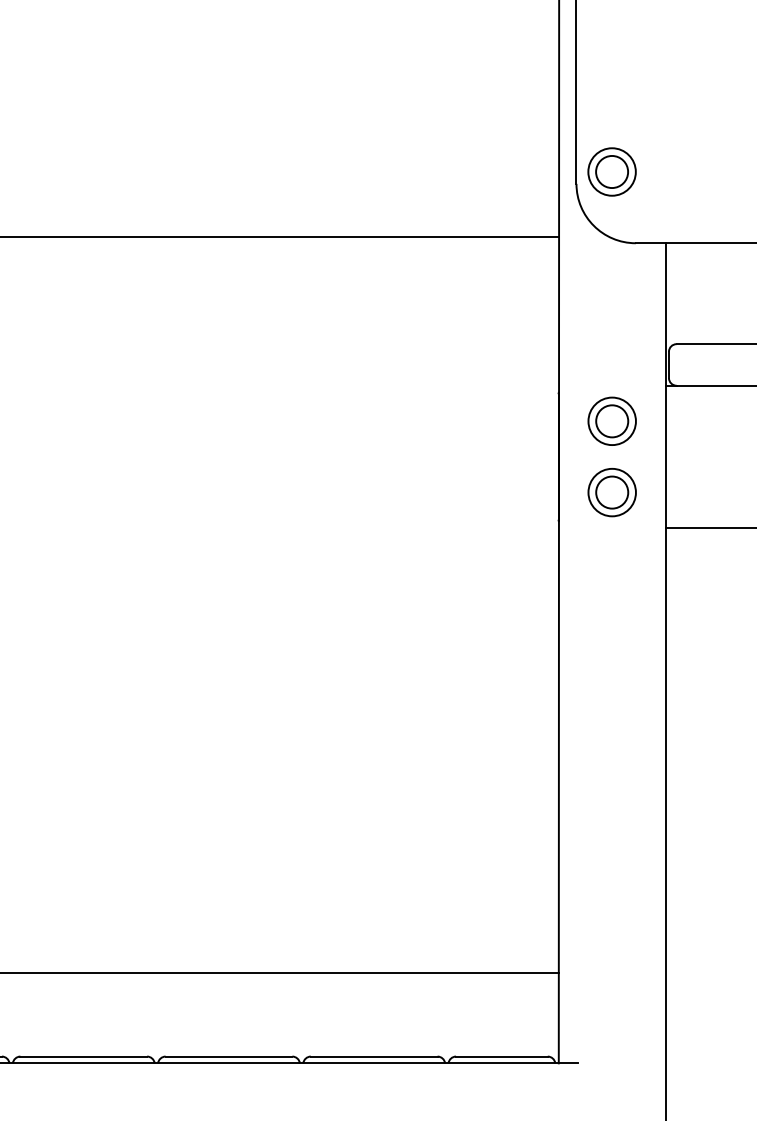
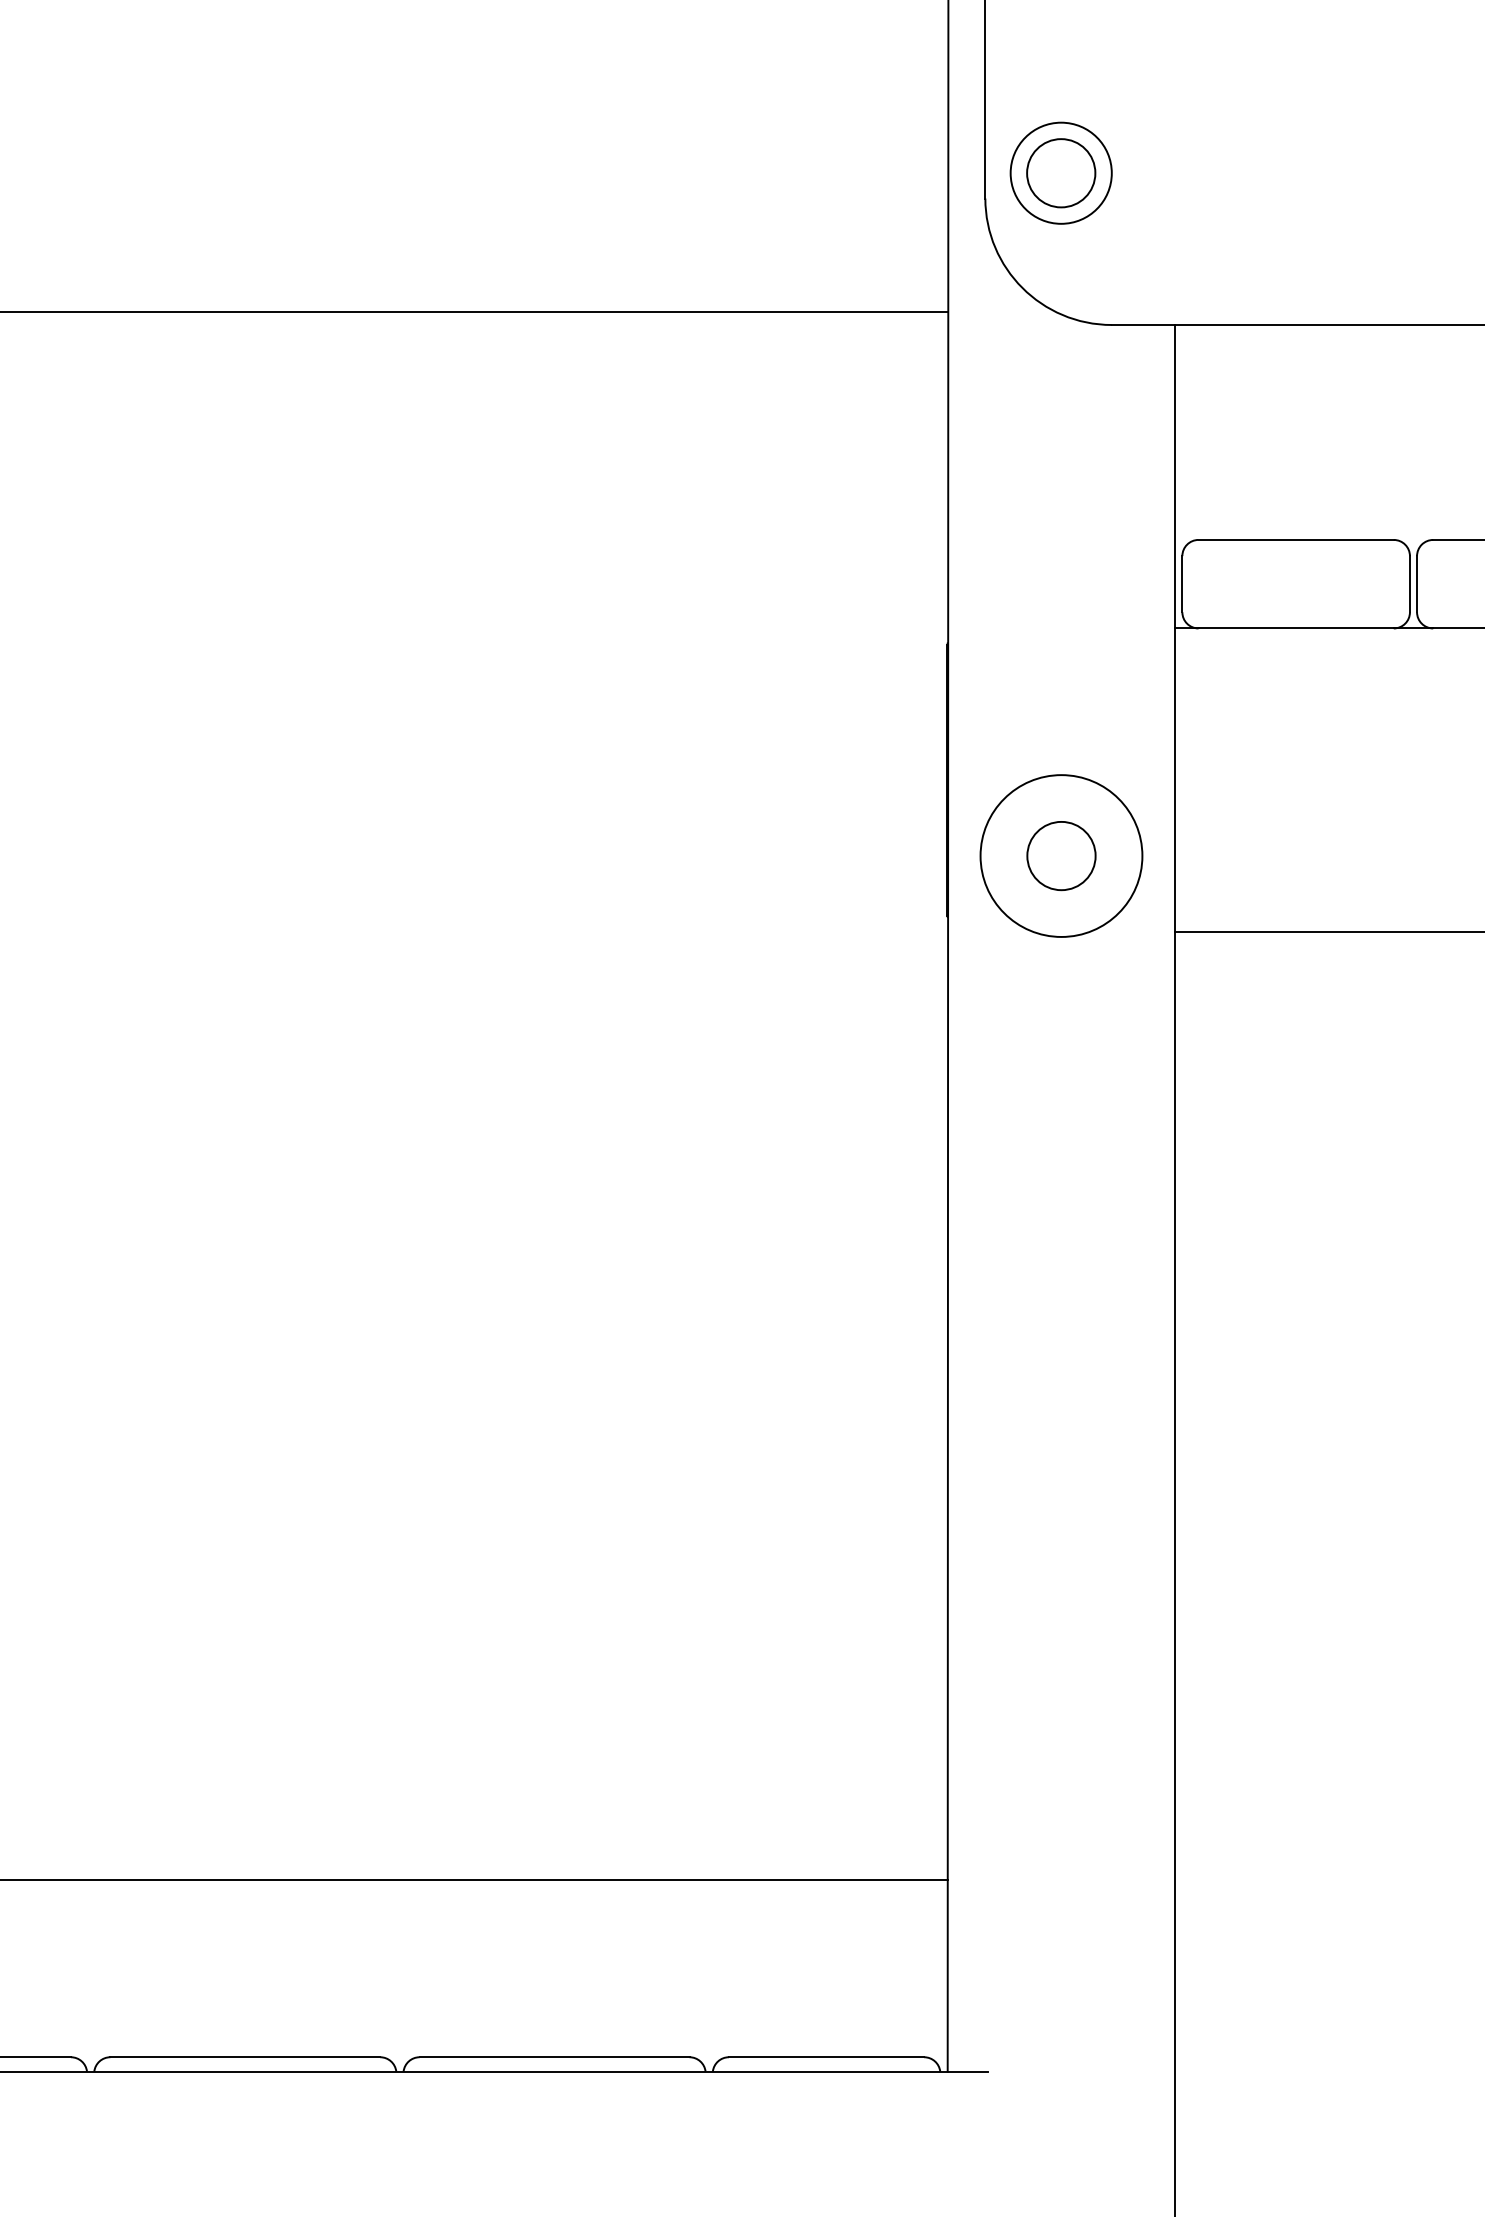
part: (611, 420) -> (1059, 702), removed
circle: (611, 492) -> (1059, 855), size x1.6

